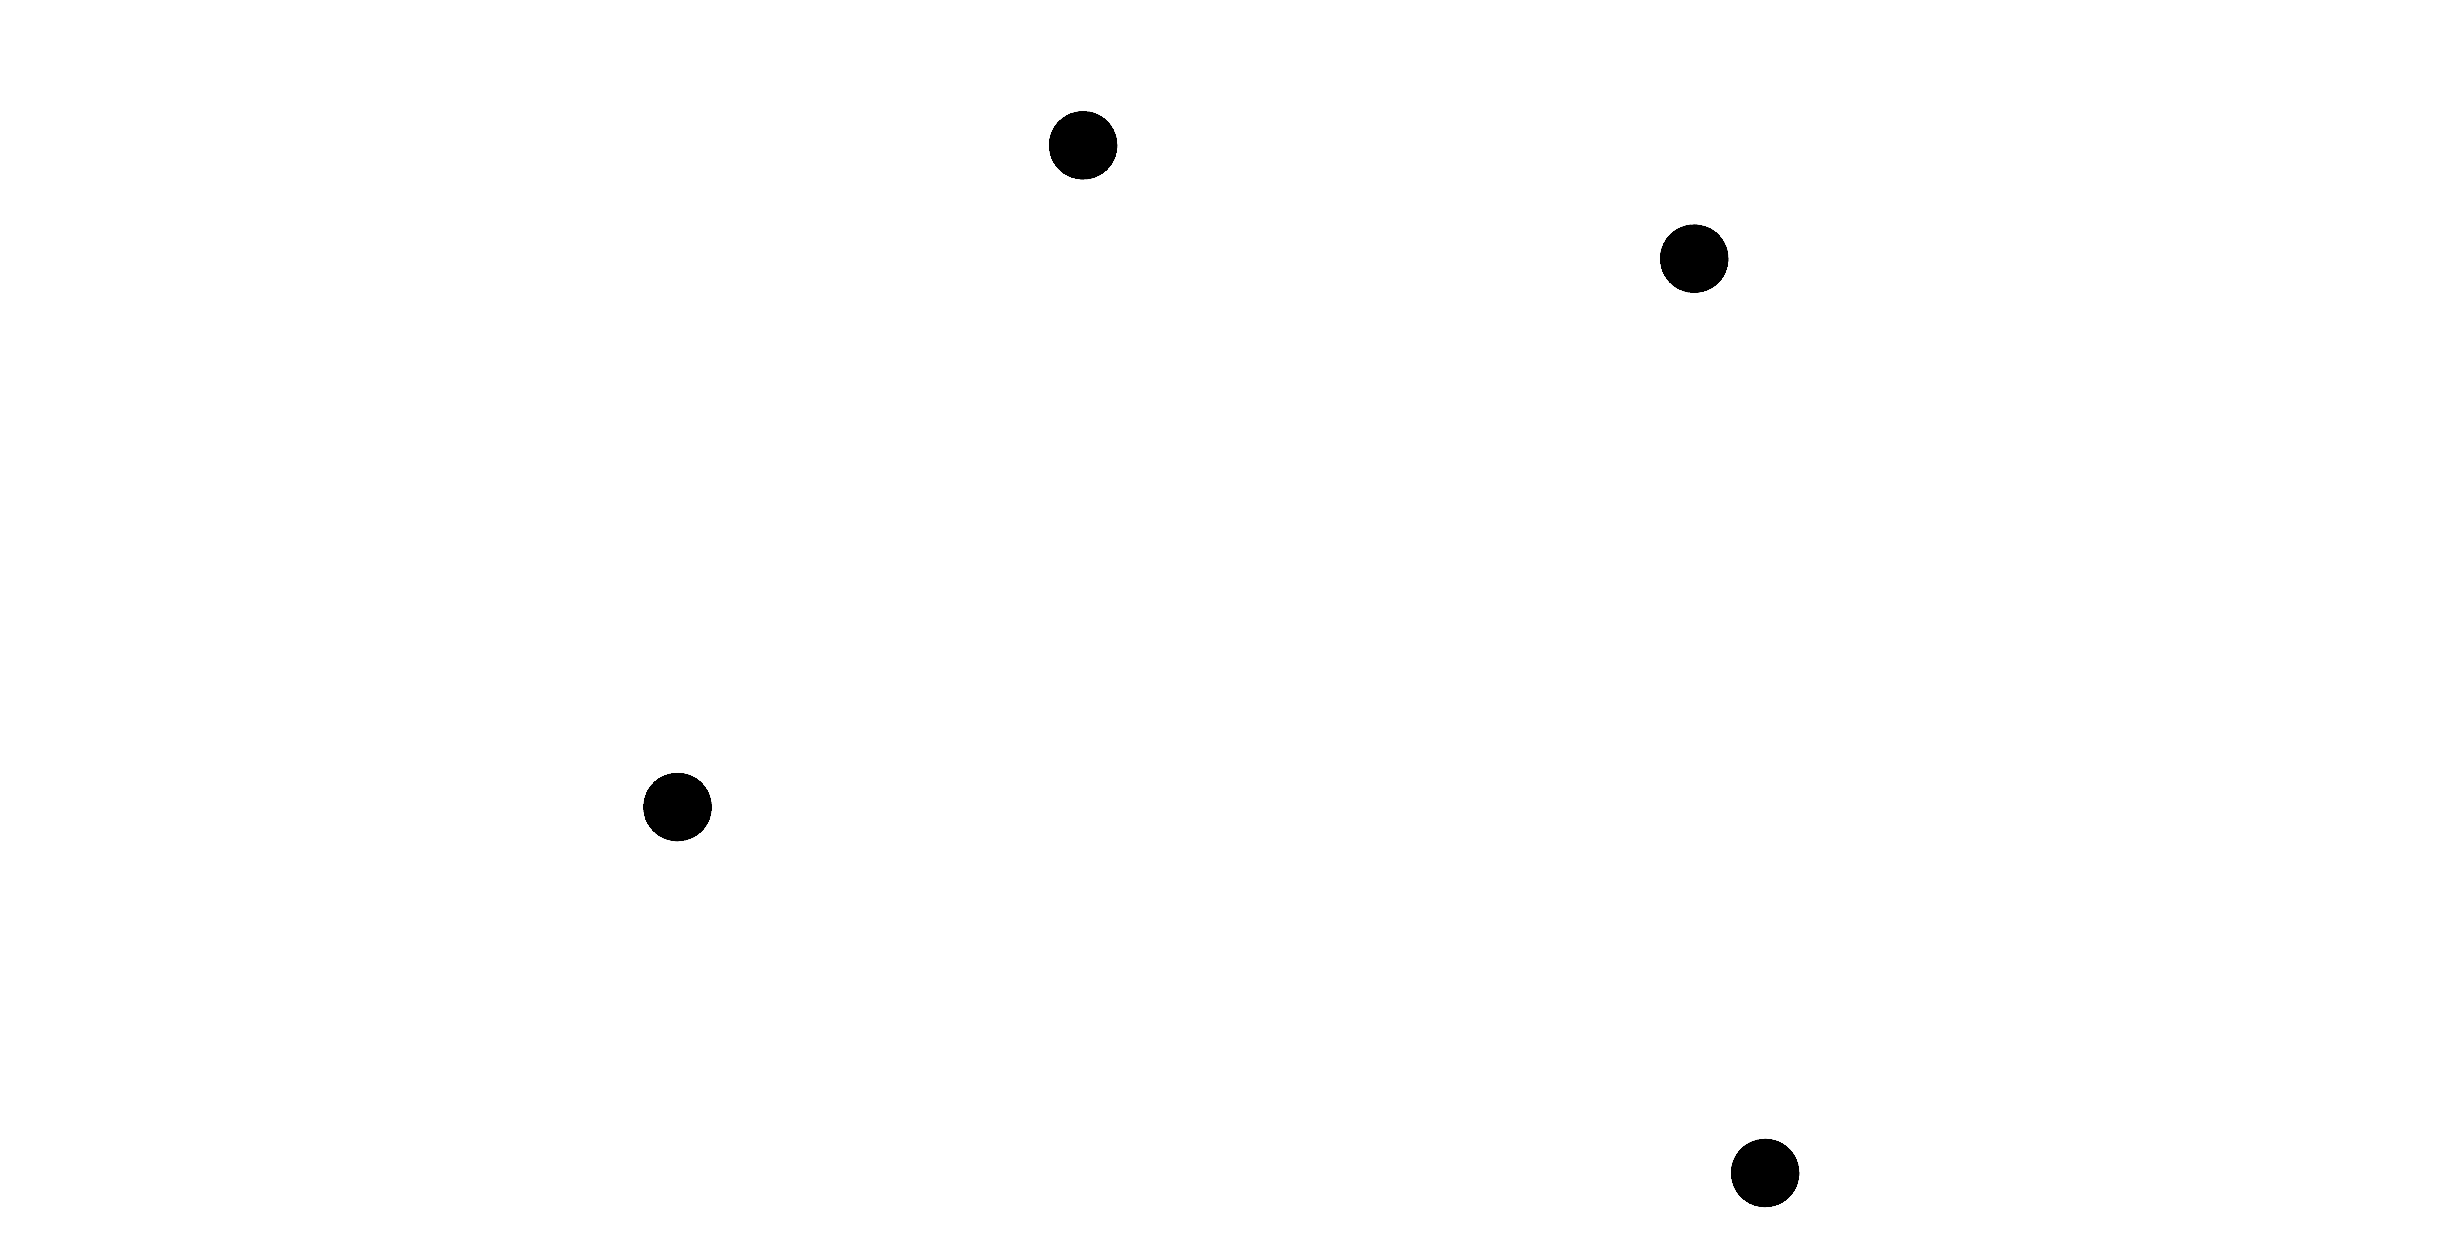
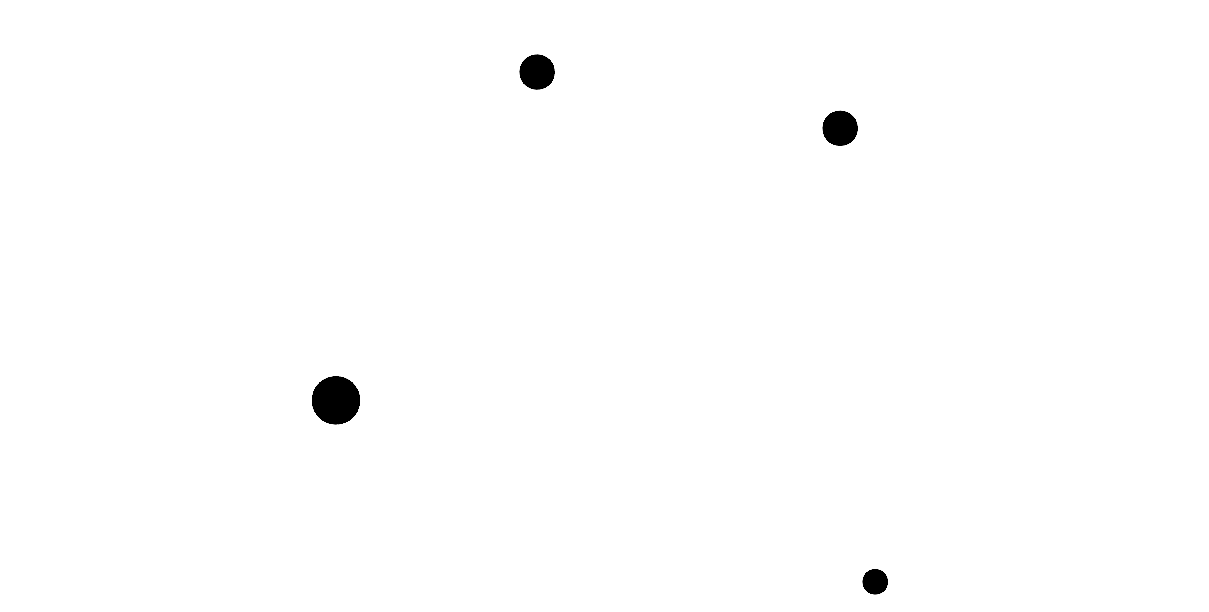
part: (676, 805) -> (335, 399), size x1.4
part: (1763, 1172) -> (874, 581), size x0.7

